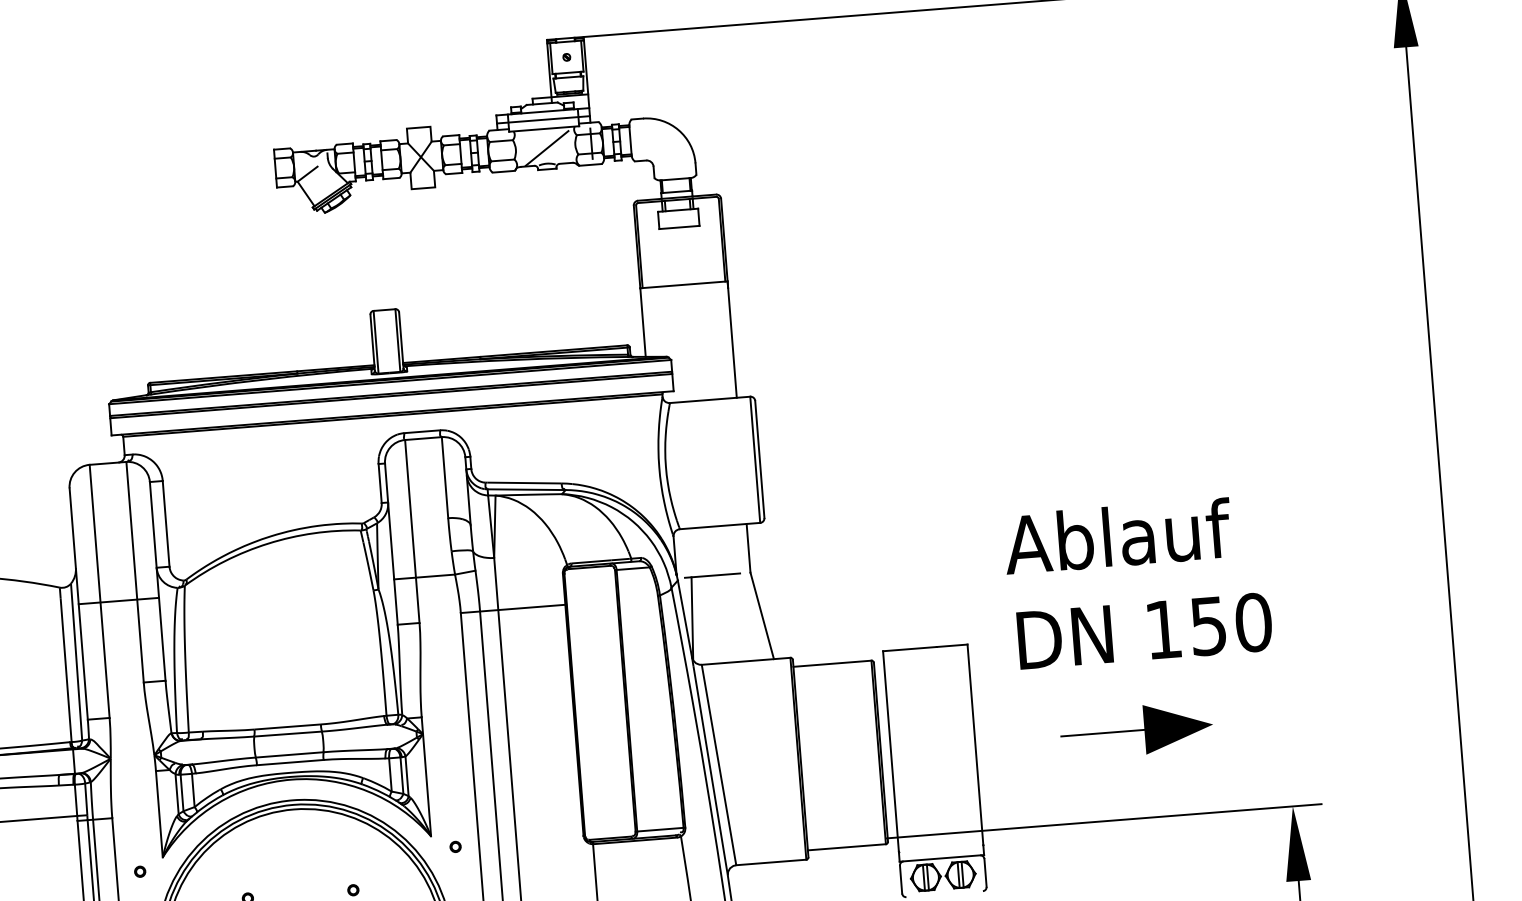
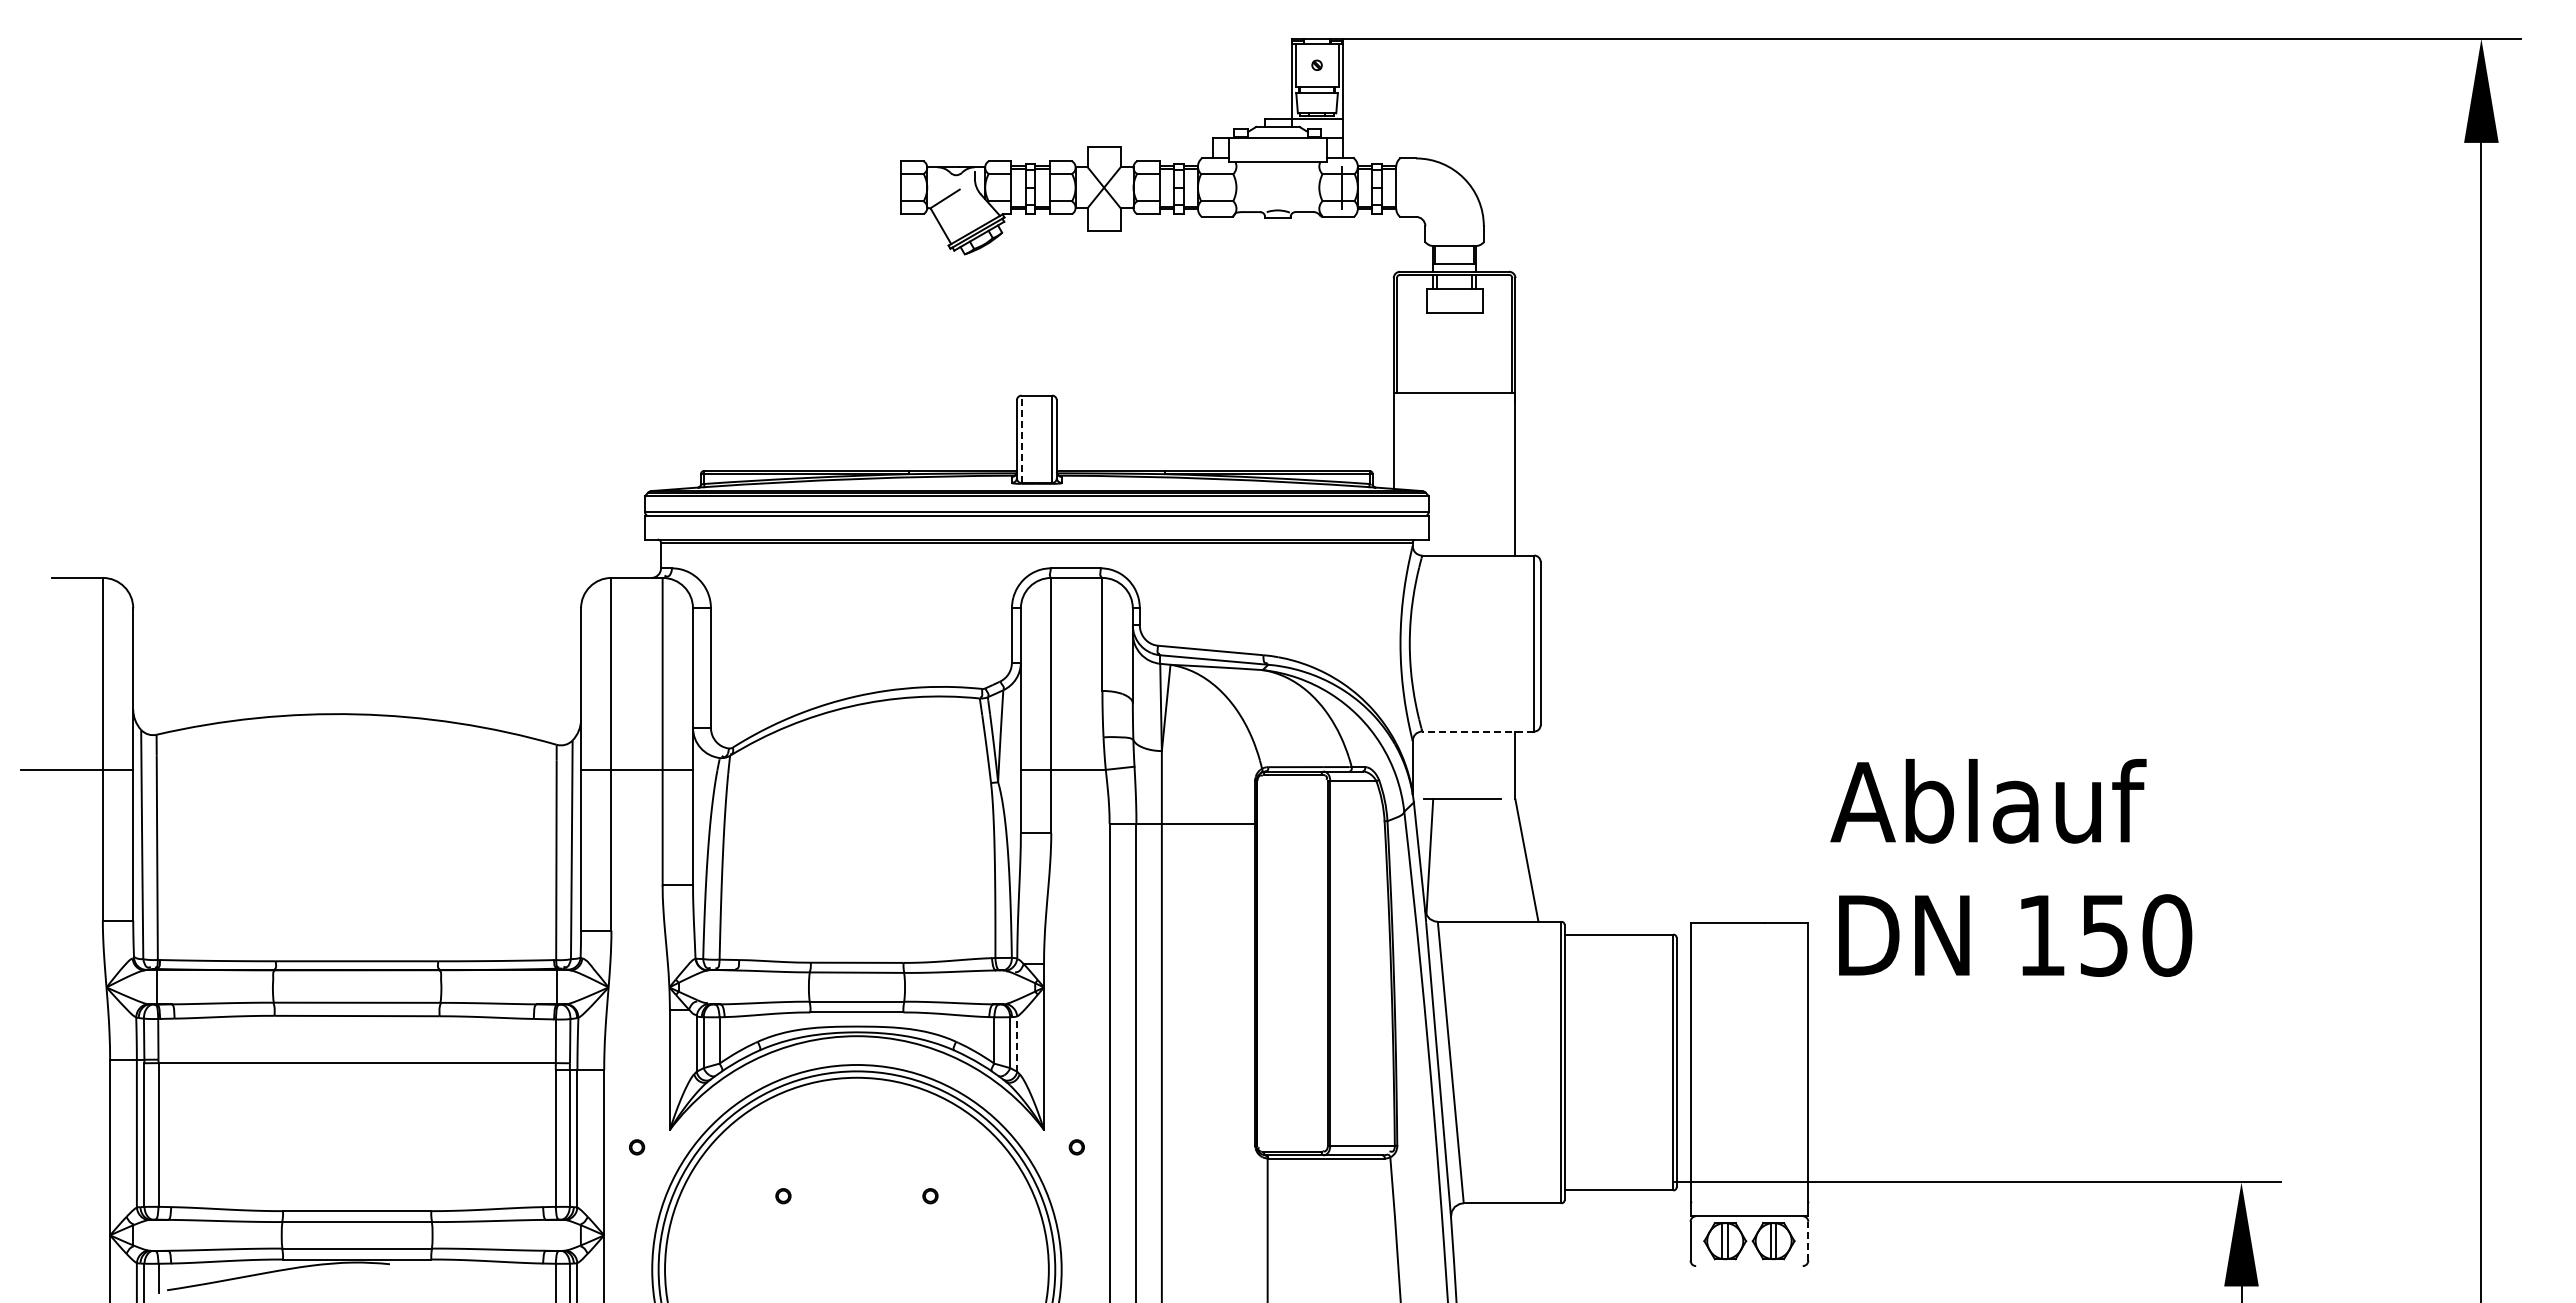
line: (543, 119) -> (1277, 149), removed
line: (546, 148) -> (1279, 189), removed
line: (375, 342) -> (1021, 439), solid -> dashed
line: (720, 526) -> (1478, 731), solid -> dashed
text: (1138, 582) -> (2011, 867), moved
part: (1136, 729) -> (2033, 1059), removed
line: (407, 776) -> (1017, 1044), solid -> dashed
line: (985, 872) -> (1808, 1240), solid -> dashed

